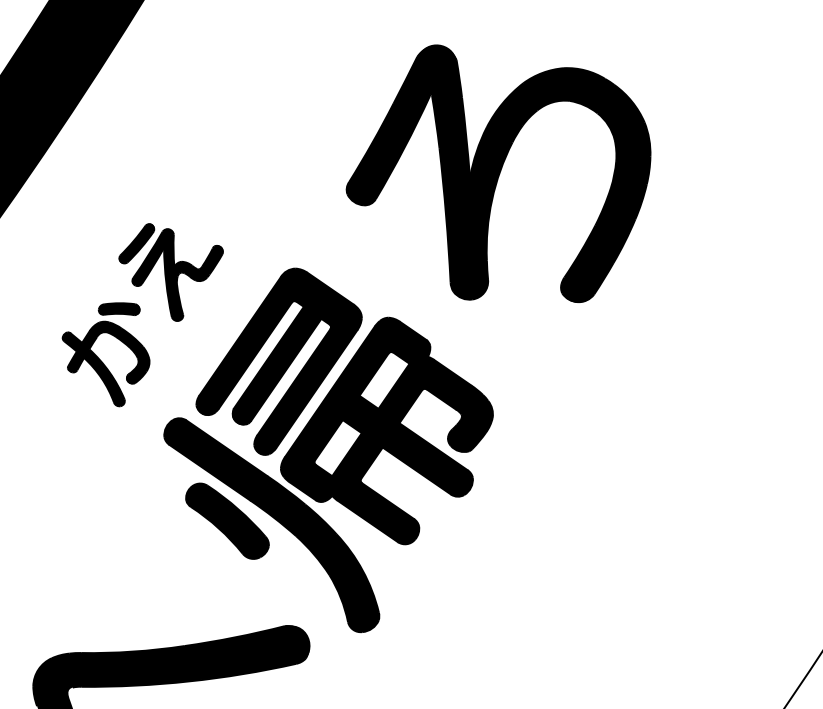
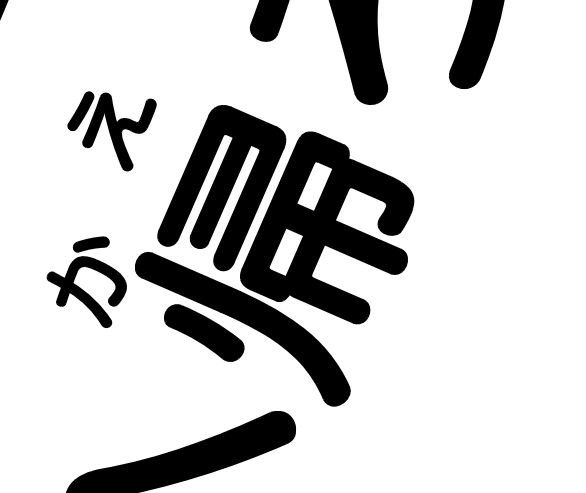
part: (100, 359) -> (83, 290), moved

